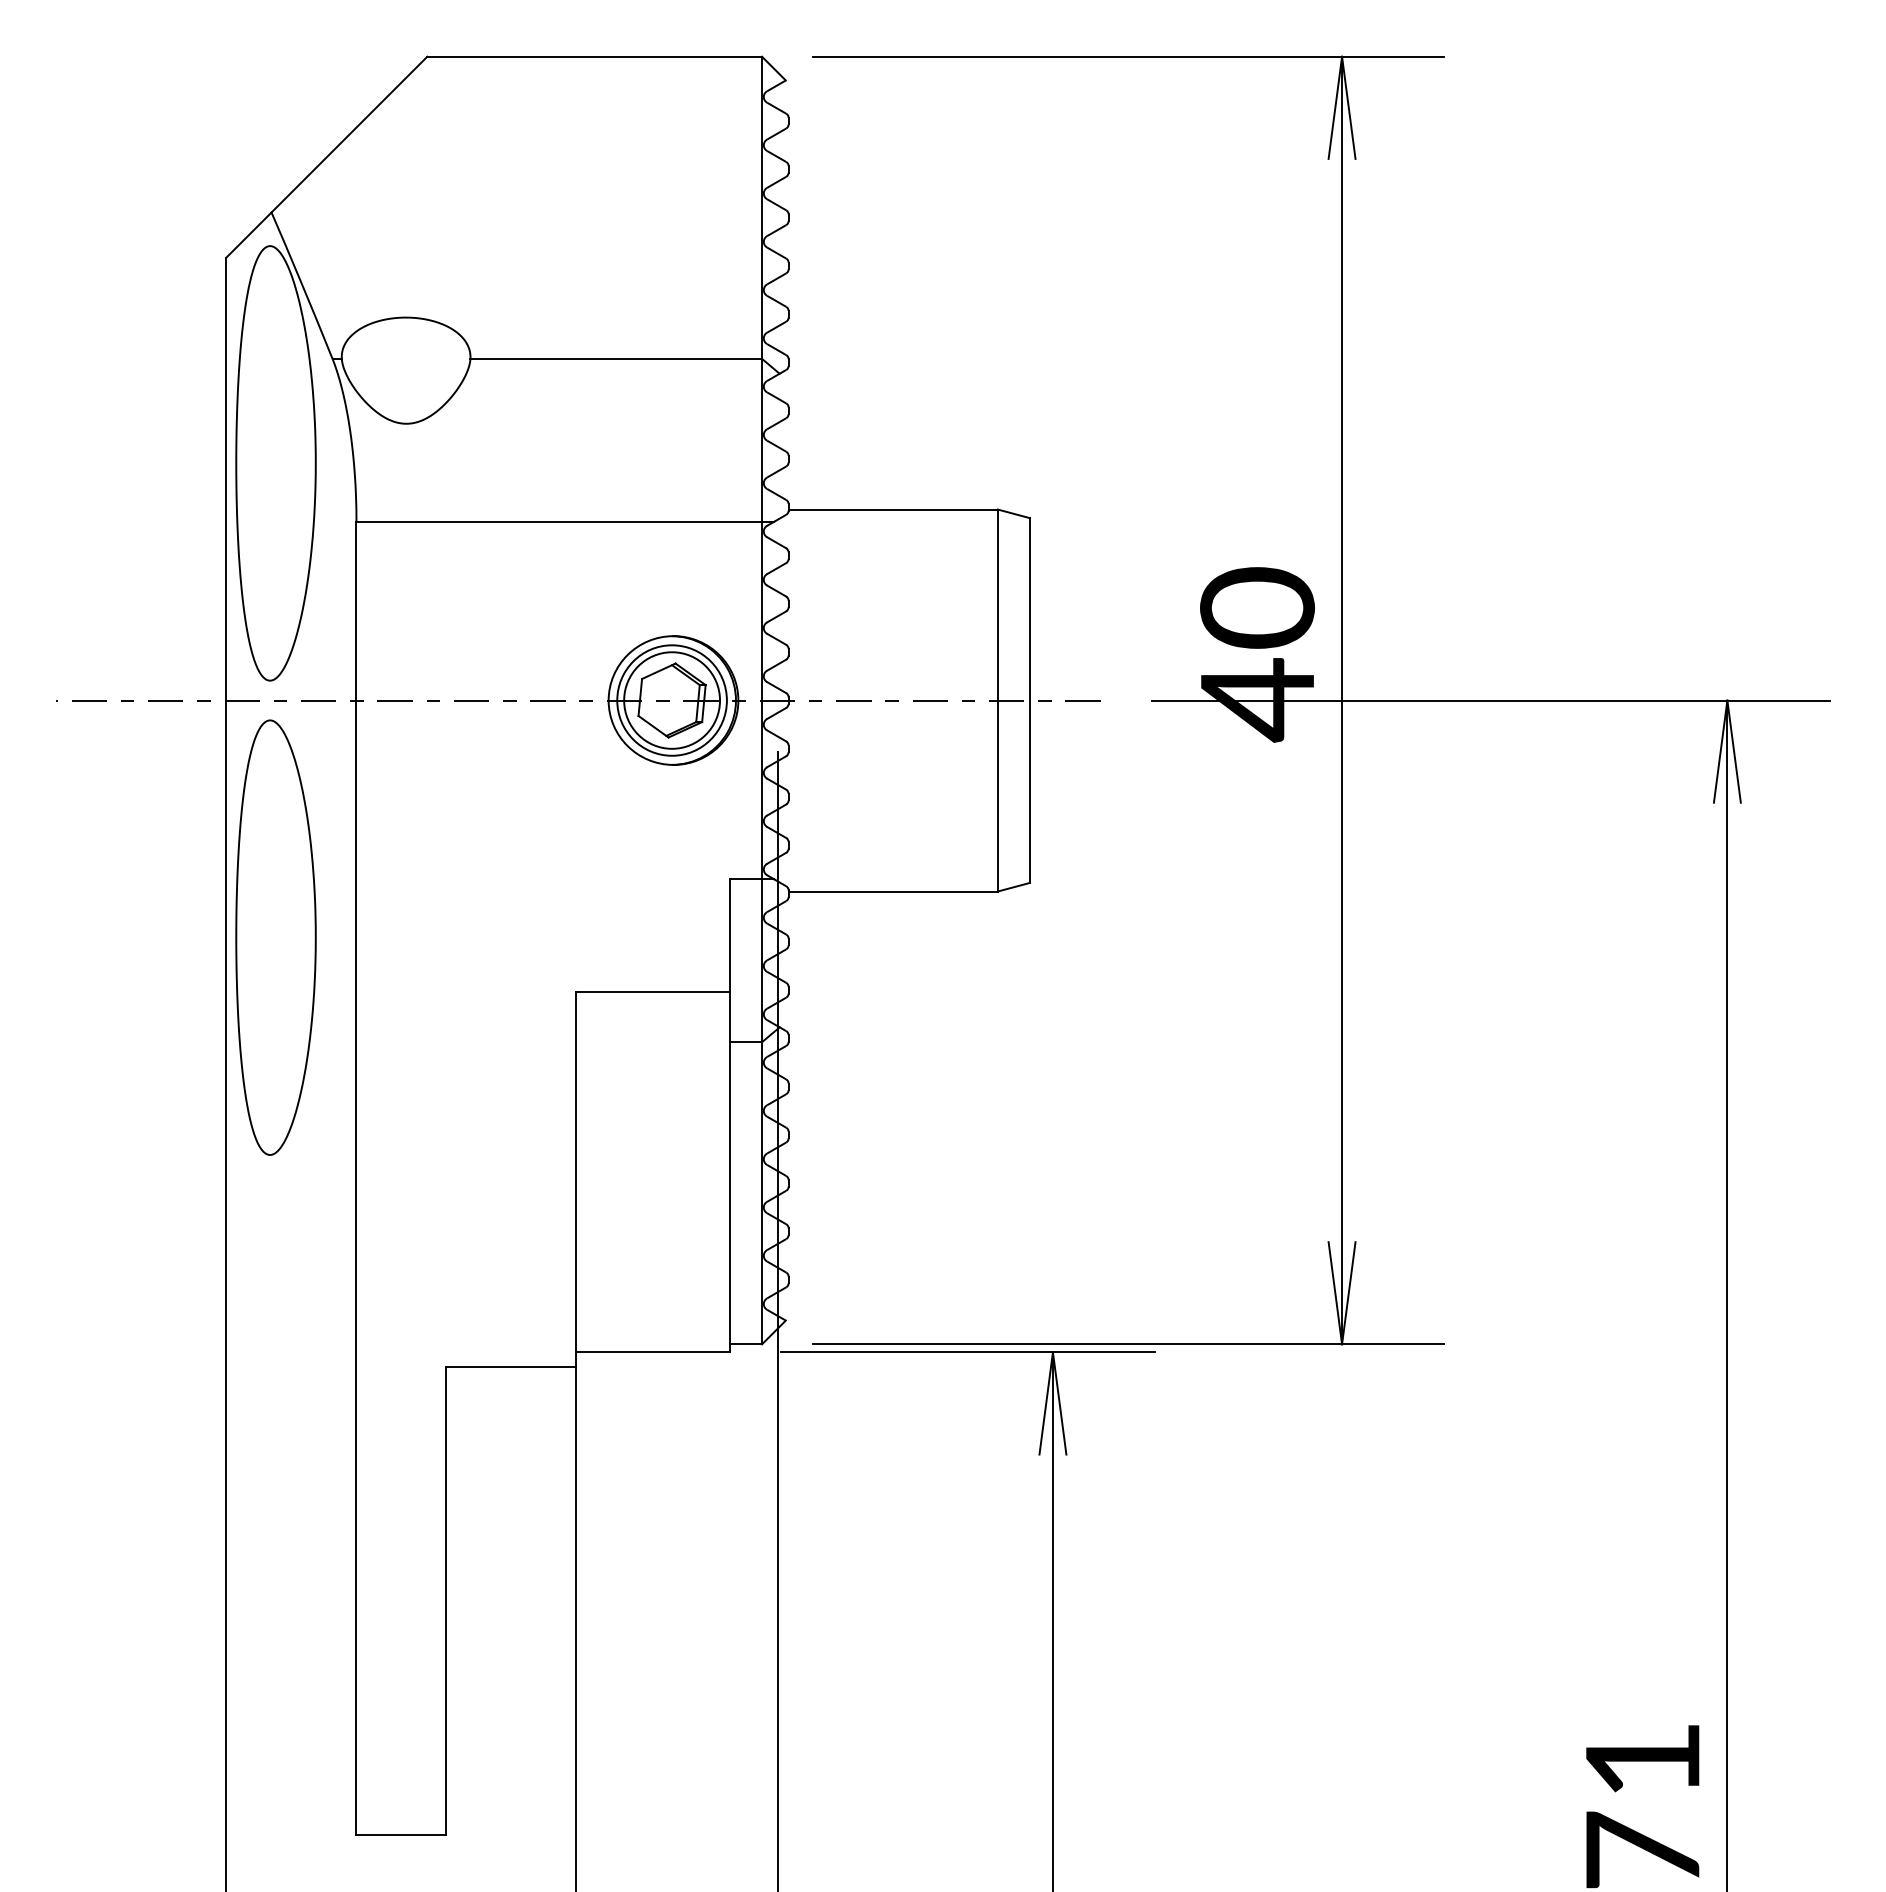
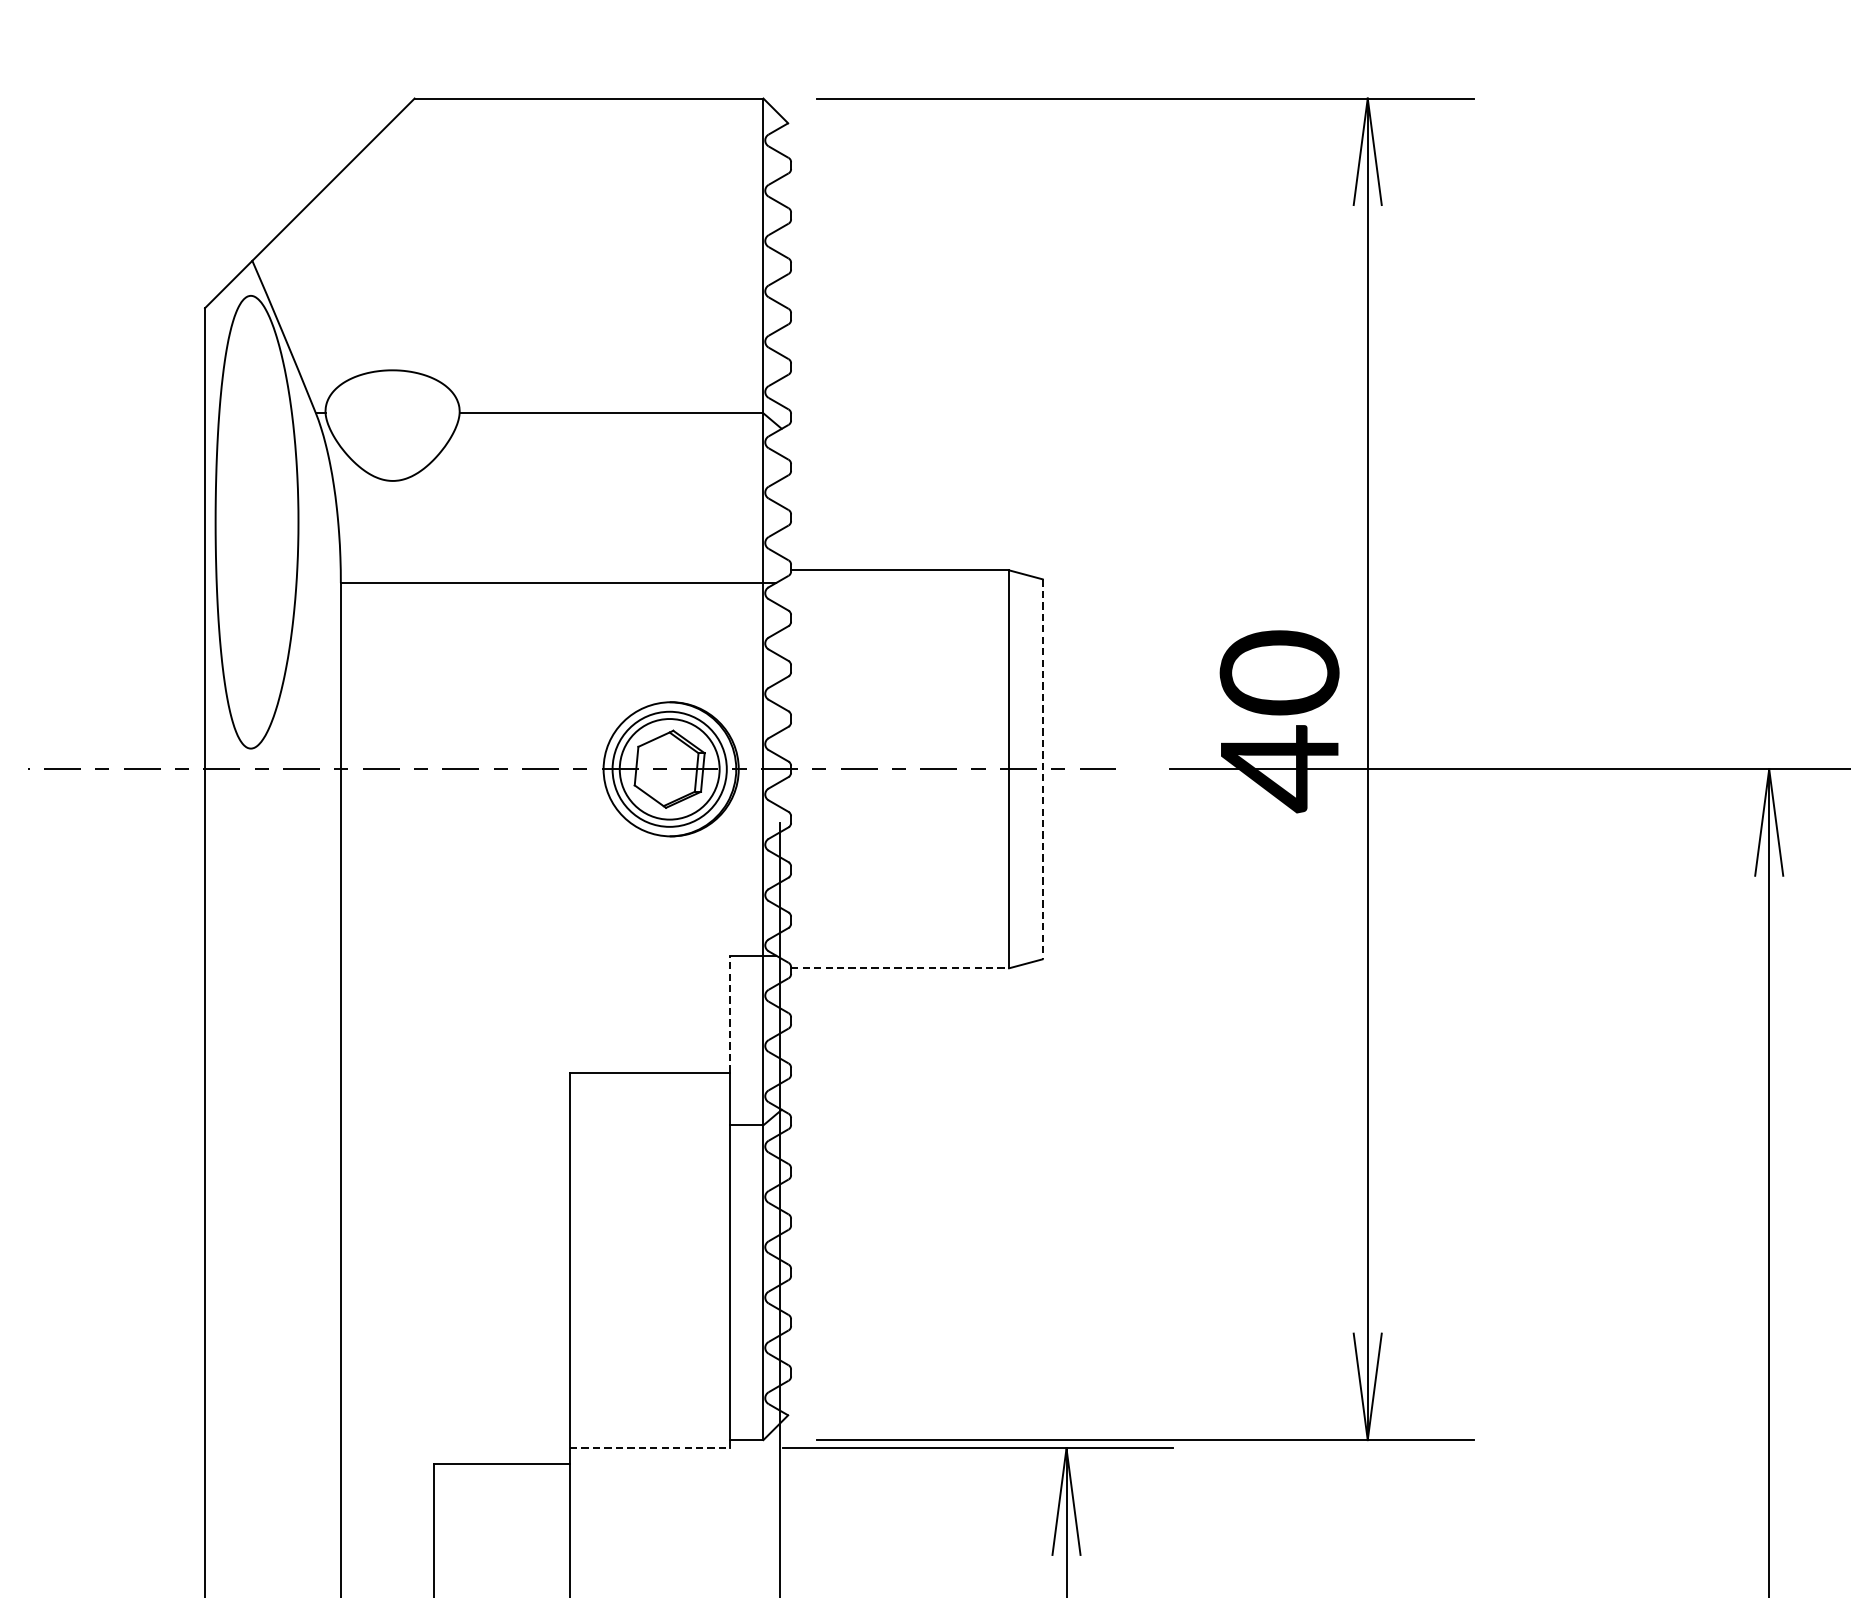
line: (1030, 701) -> (1043, 770), solid -> dashed
line: (893, 891) -> (900, 968), solid -> dashed
line: (729, 934) -> (729, 1013), solid -> dashed
part: (275, 937) -> (256, 1016), removed
line: (653, 1352) -> (650, 1448), solid -> dashed

